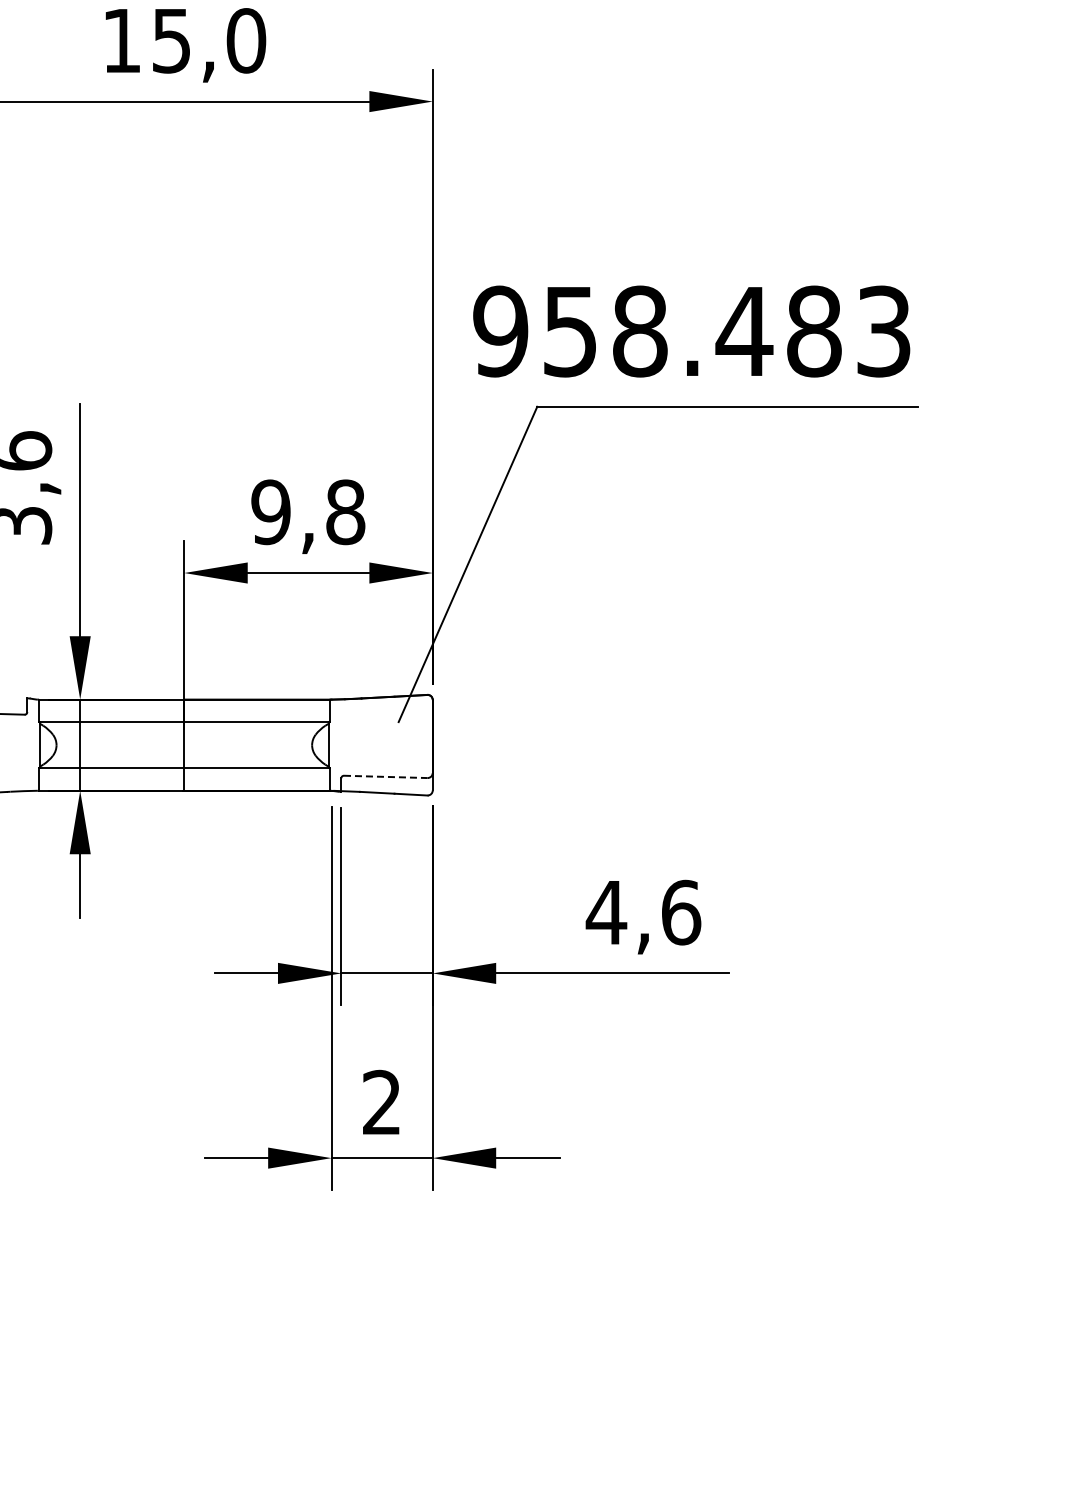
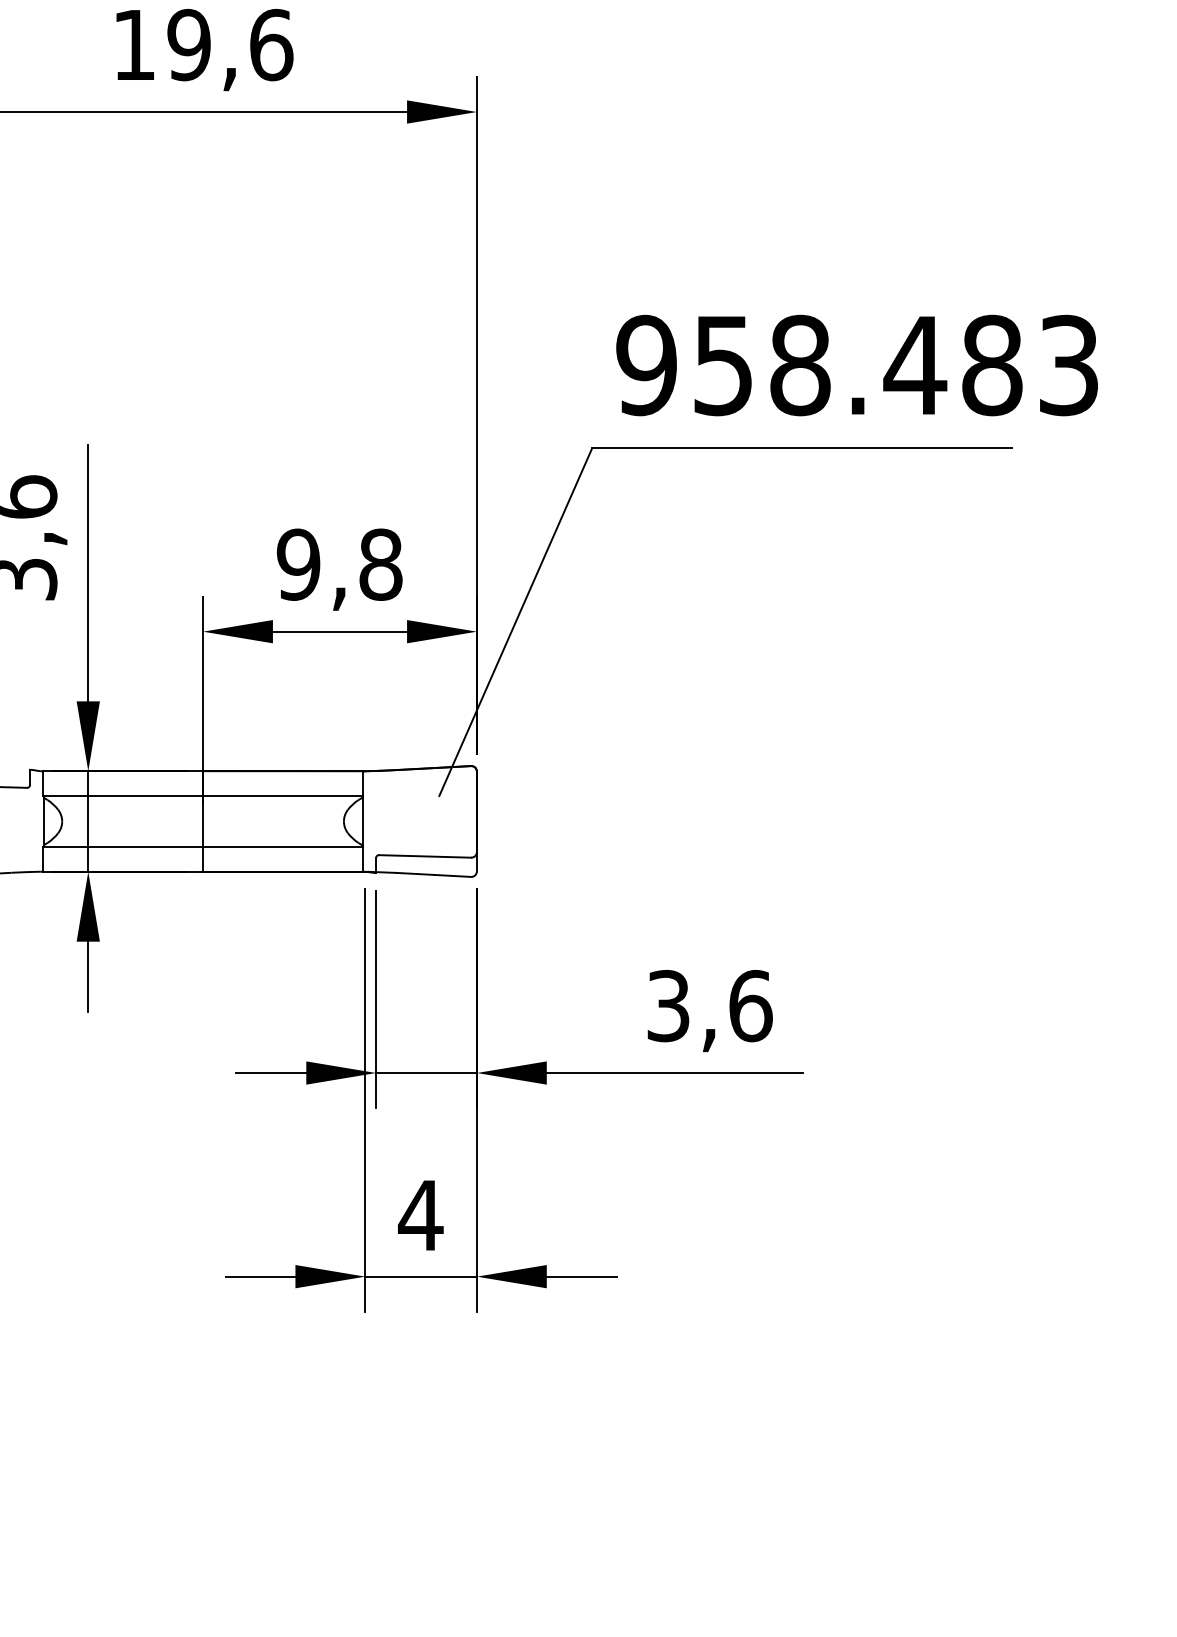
text: (209, 40) -> (230, 44), 15,0 -> 19,6
text: (691, 331) -> (856, 365), moved
line: (385, 776) -> (424, 855), dashed -> solid
text: (606, 912) -> (668, 1005), 4,6 -> 3,6
text: (381, 1101) -> (420, 1214), 2 -> 4

